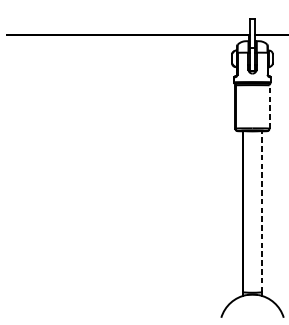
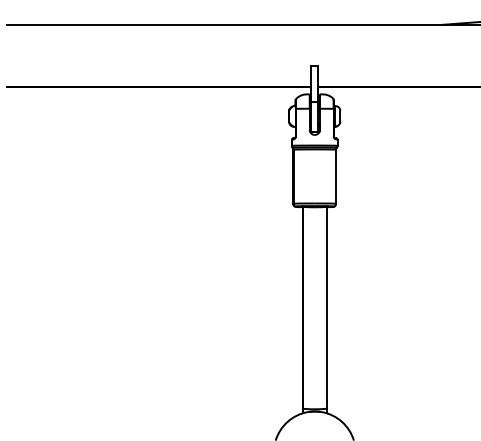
line: (269, 106) -> (336, 176), dashed -> solid
line: (261, 211) -> (326, 307), dashed -> solid

